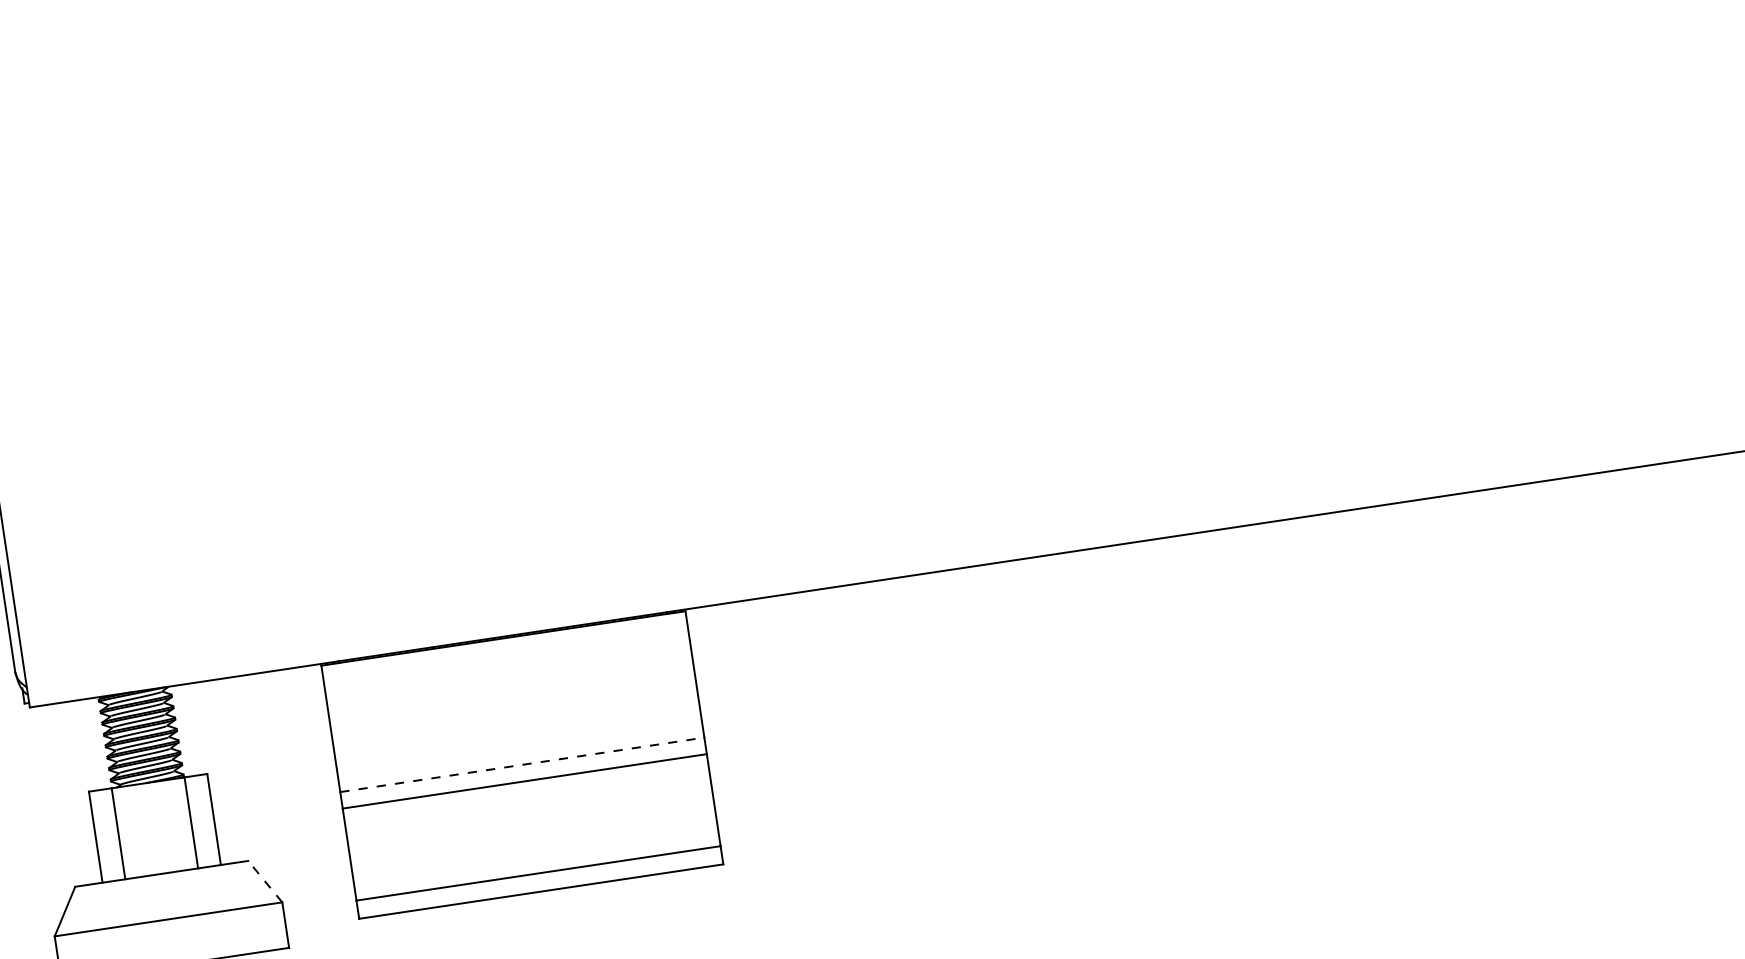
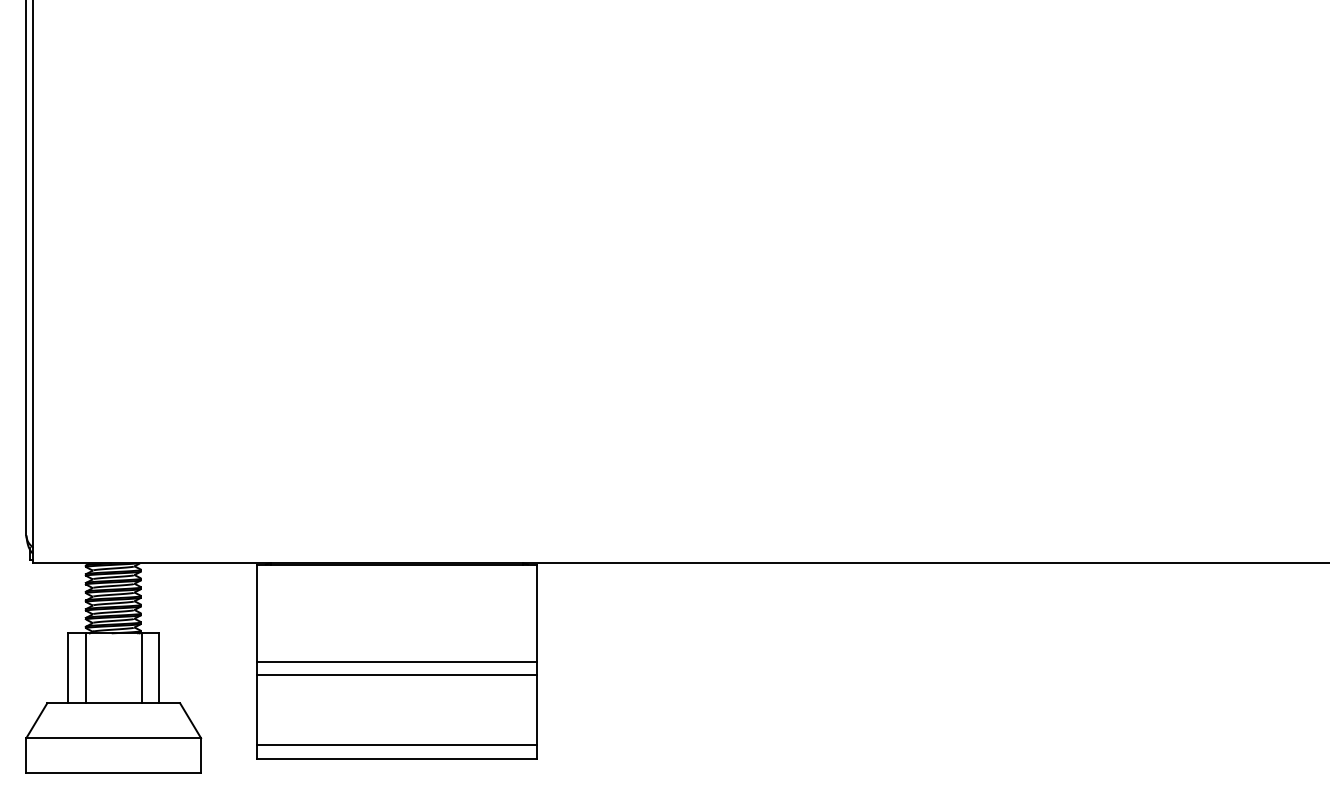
line: (521, 764) -> (396, 661), dashed -> solid
line: (265, 881) -> (190, 720), dashed -> solid

